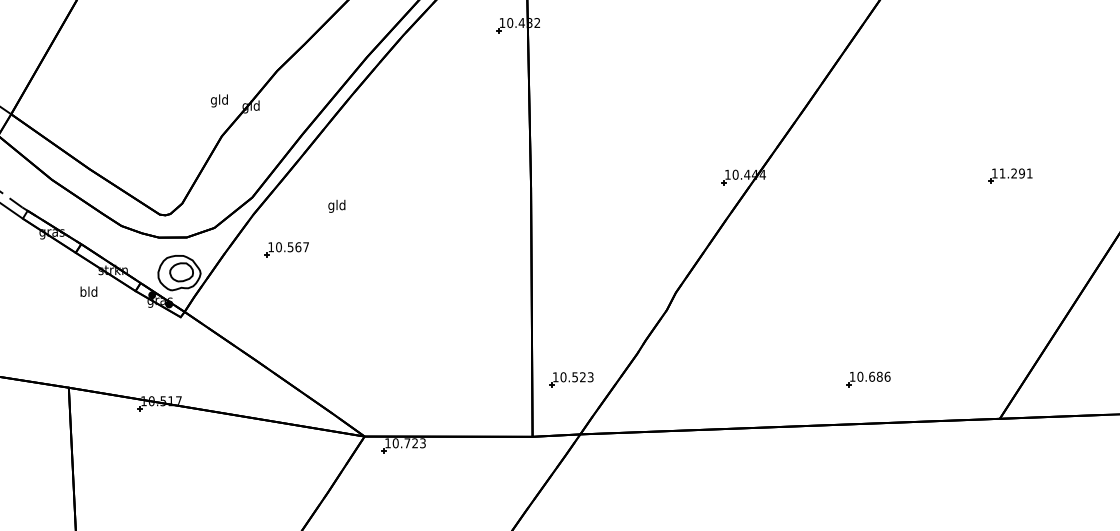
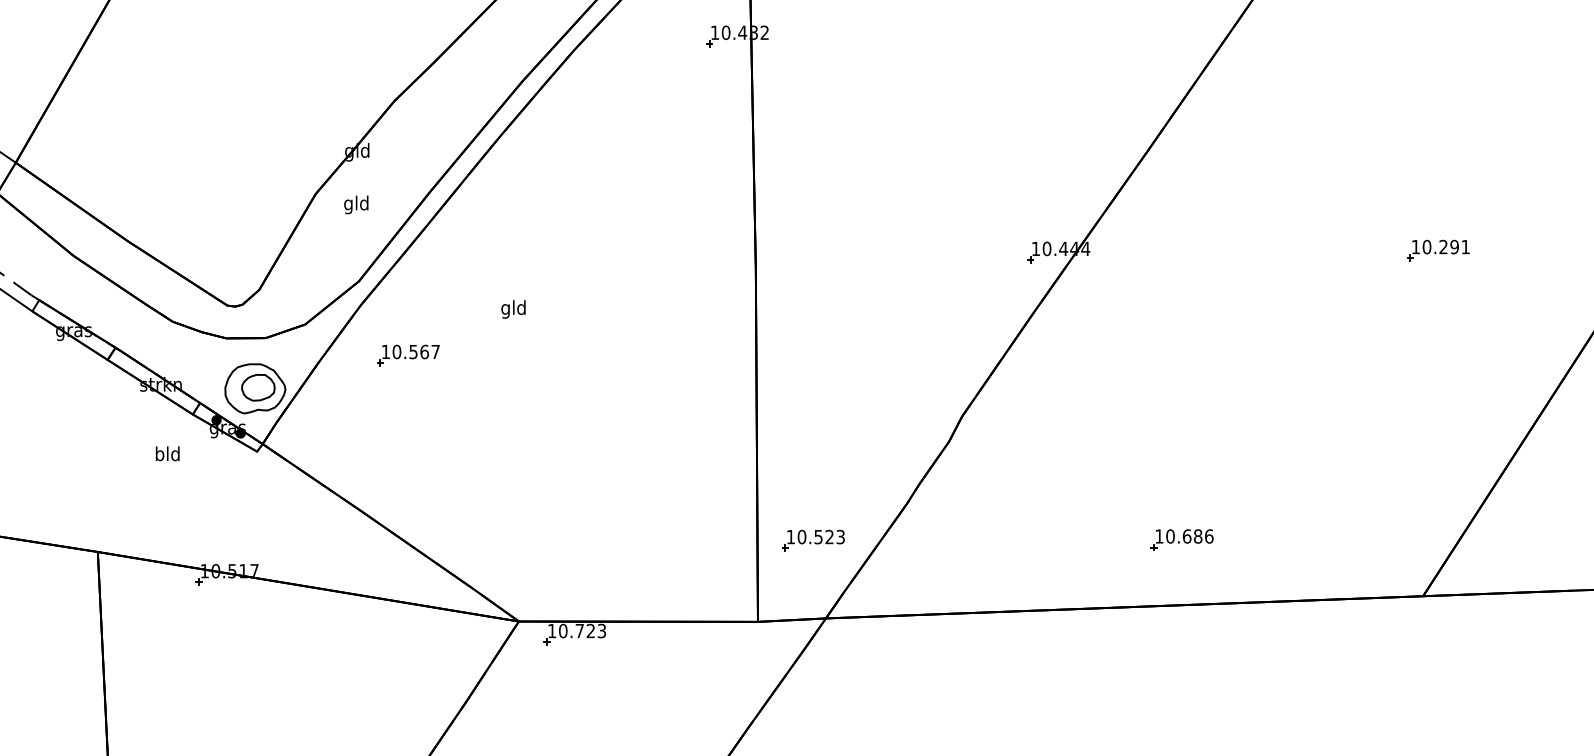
text: (219, 100) -> (356, 204), moved
text: (1002, 173) -> (1426, 247), 11.291 -> 10.291
text: (336, 205) -> (513, 308), moved
text: (88, 291) -> (167, 453), moved
part: (868, 379) -> (1182, 540), moved

